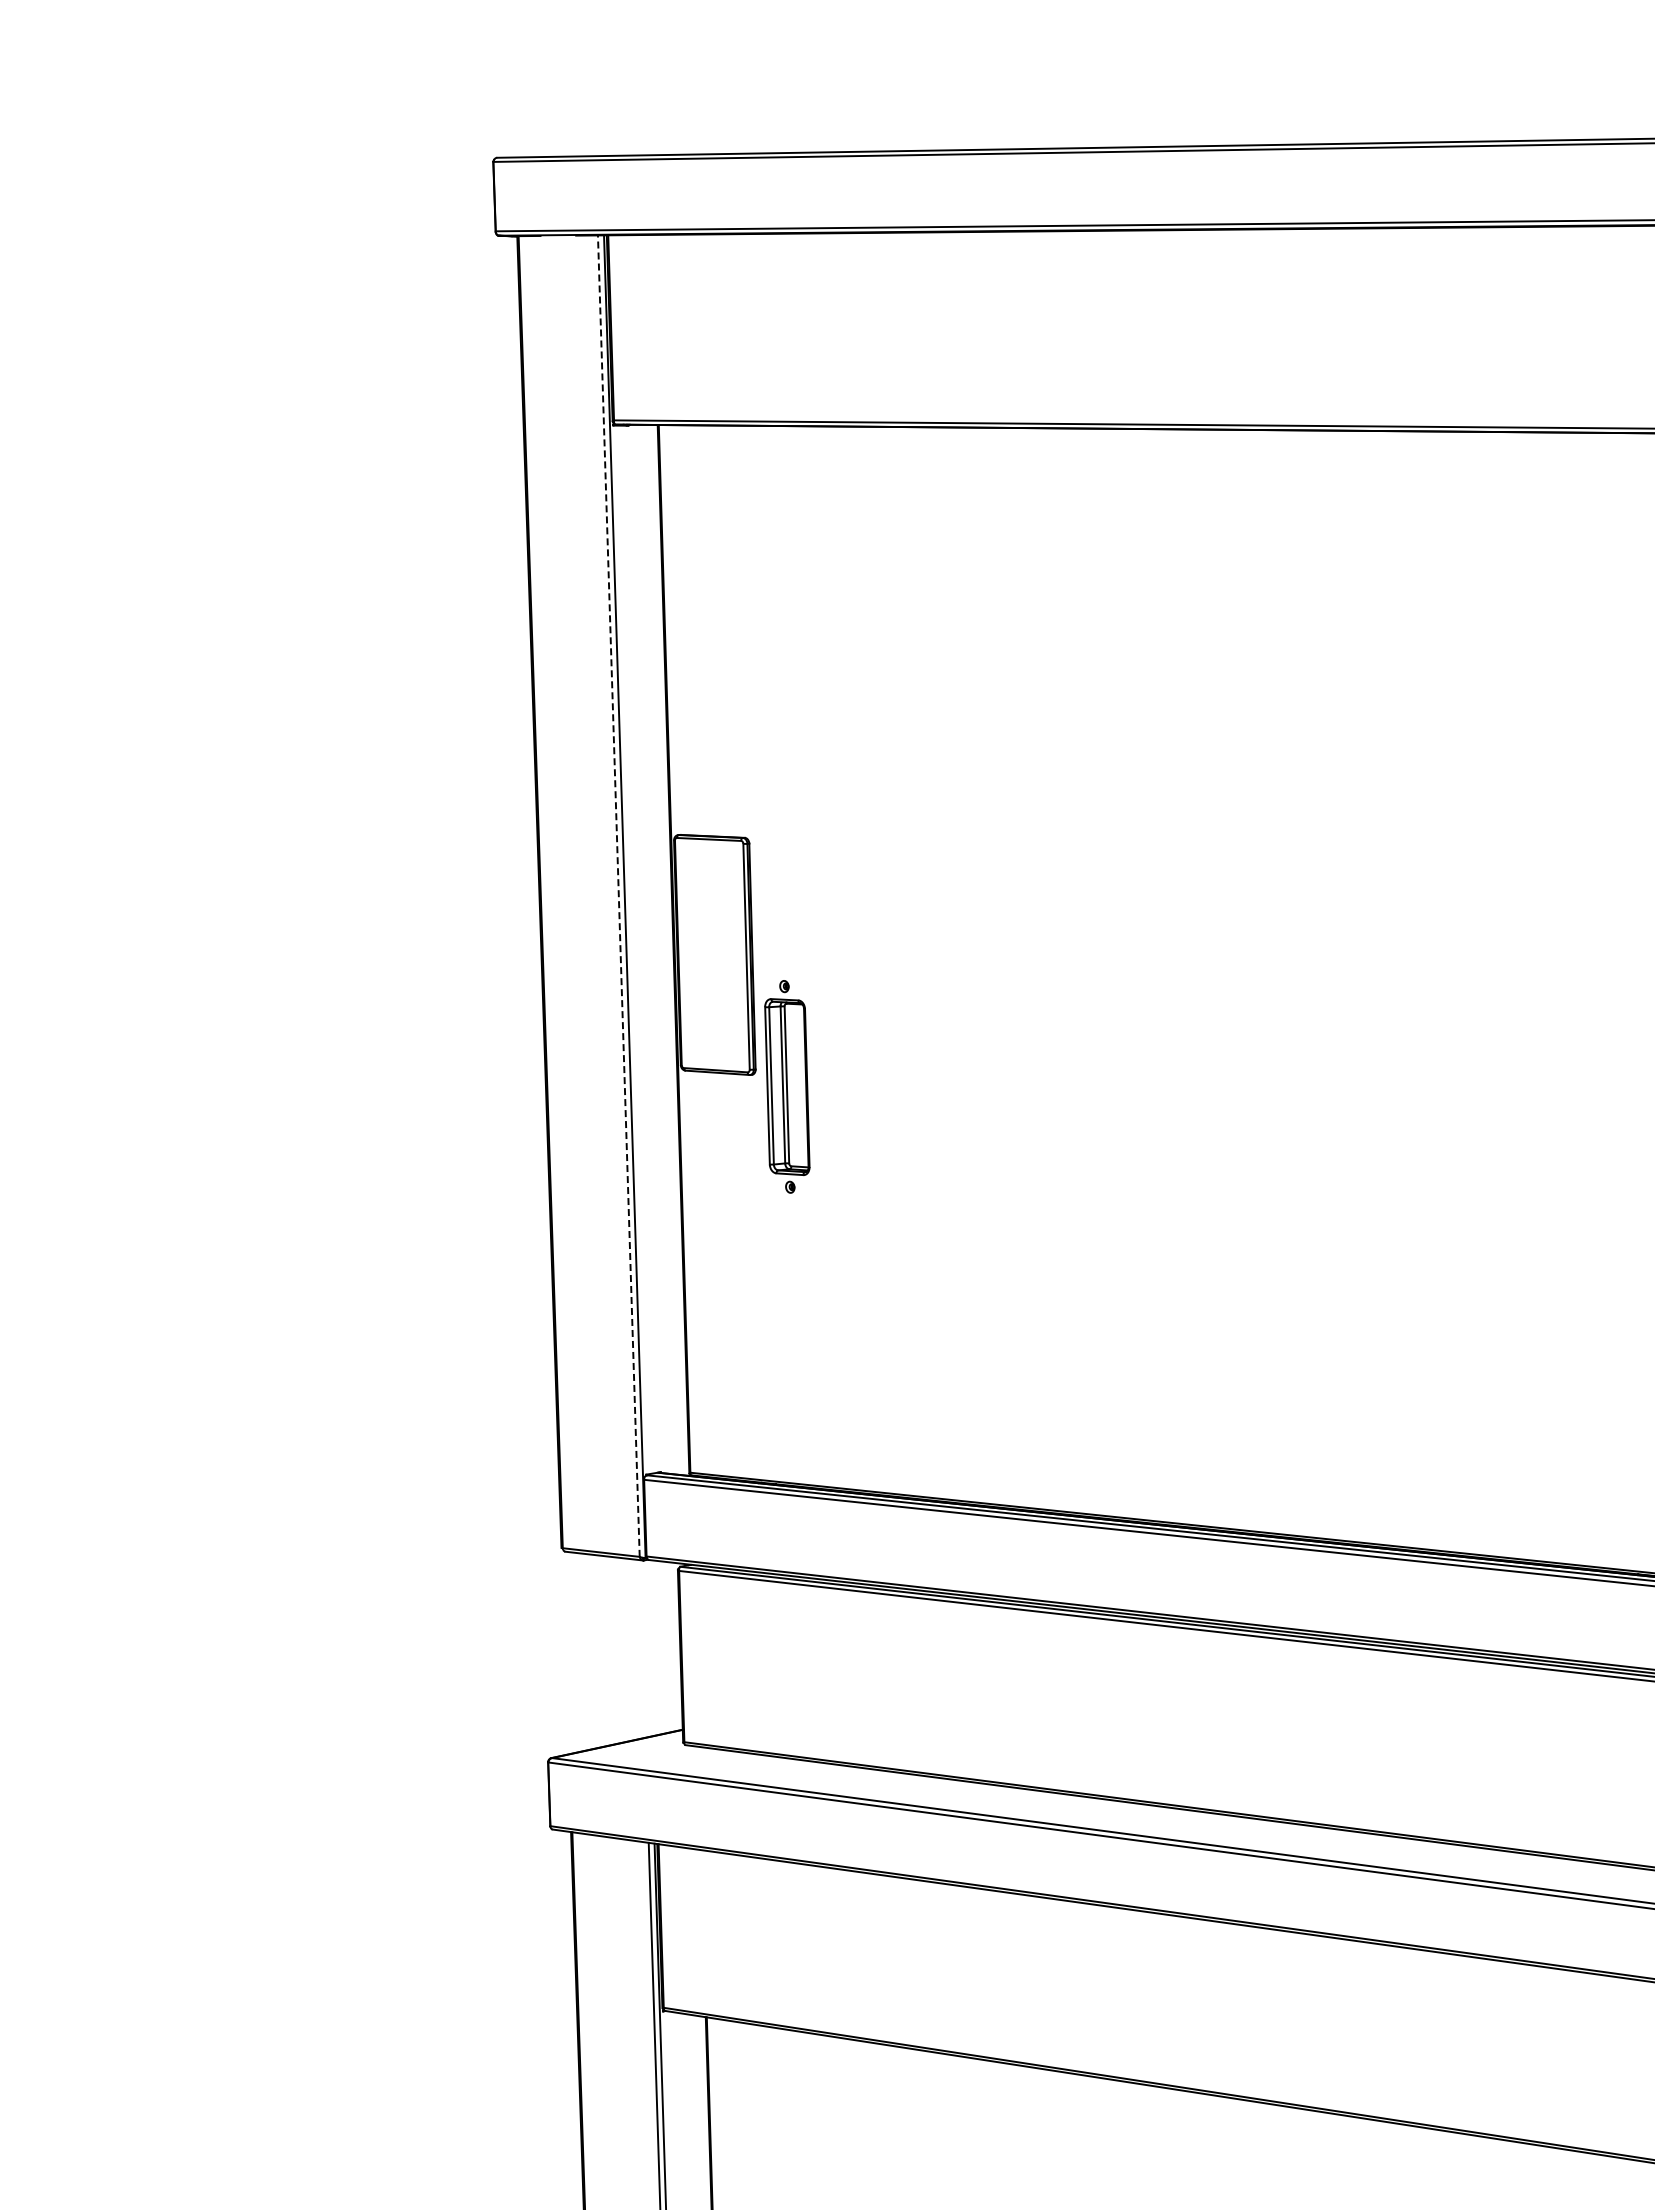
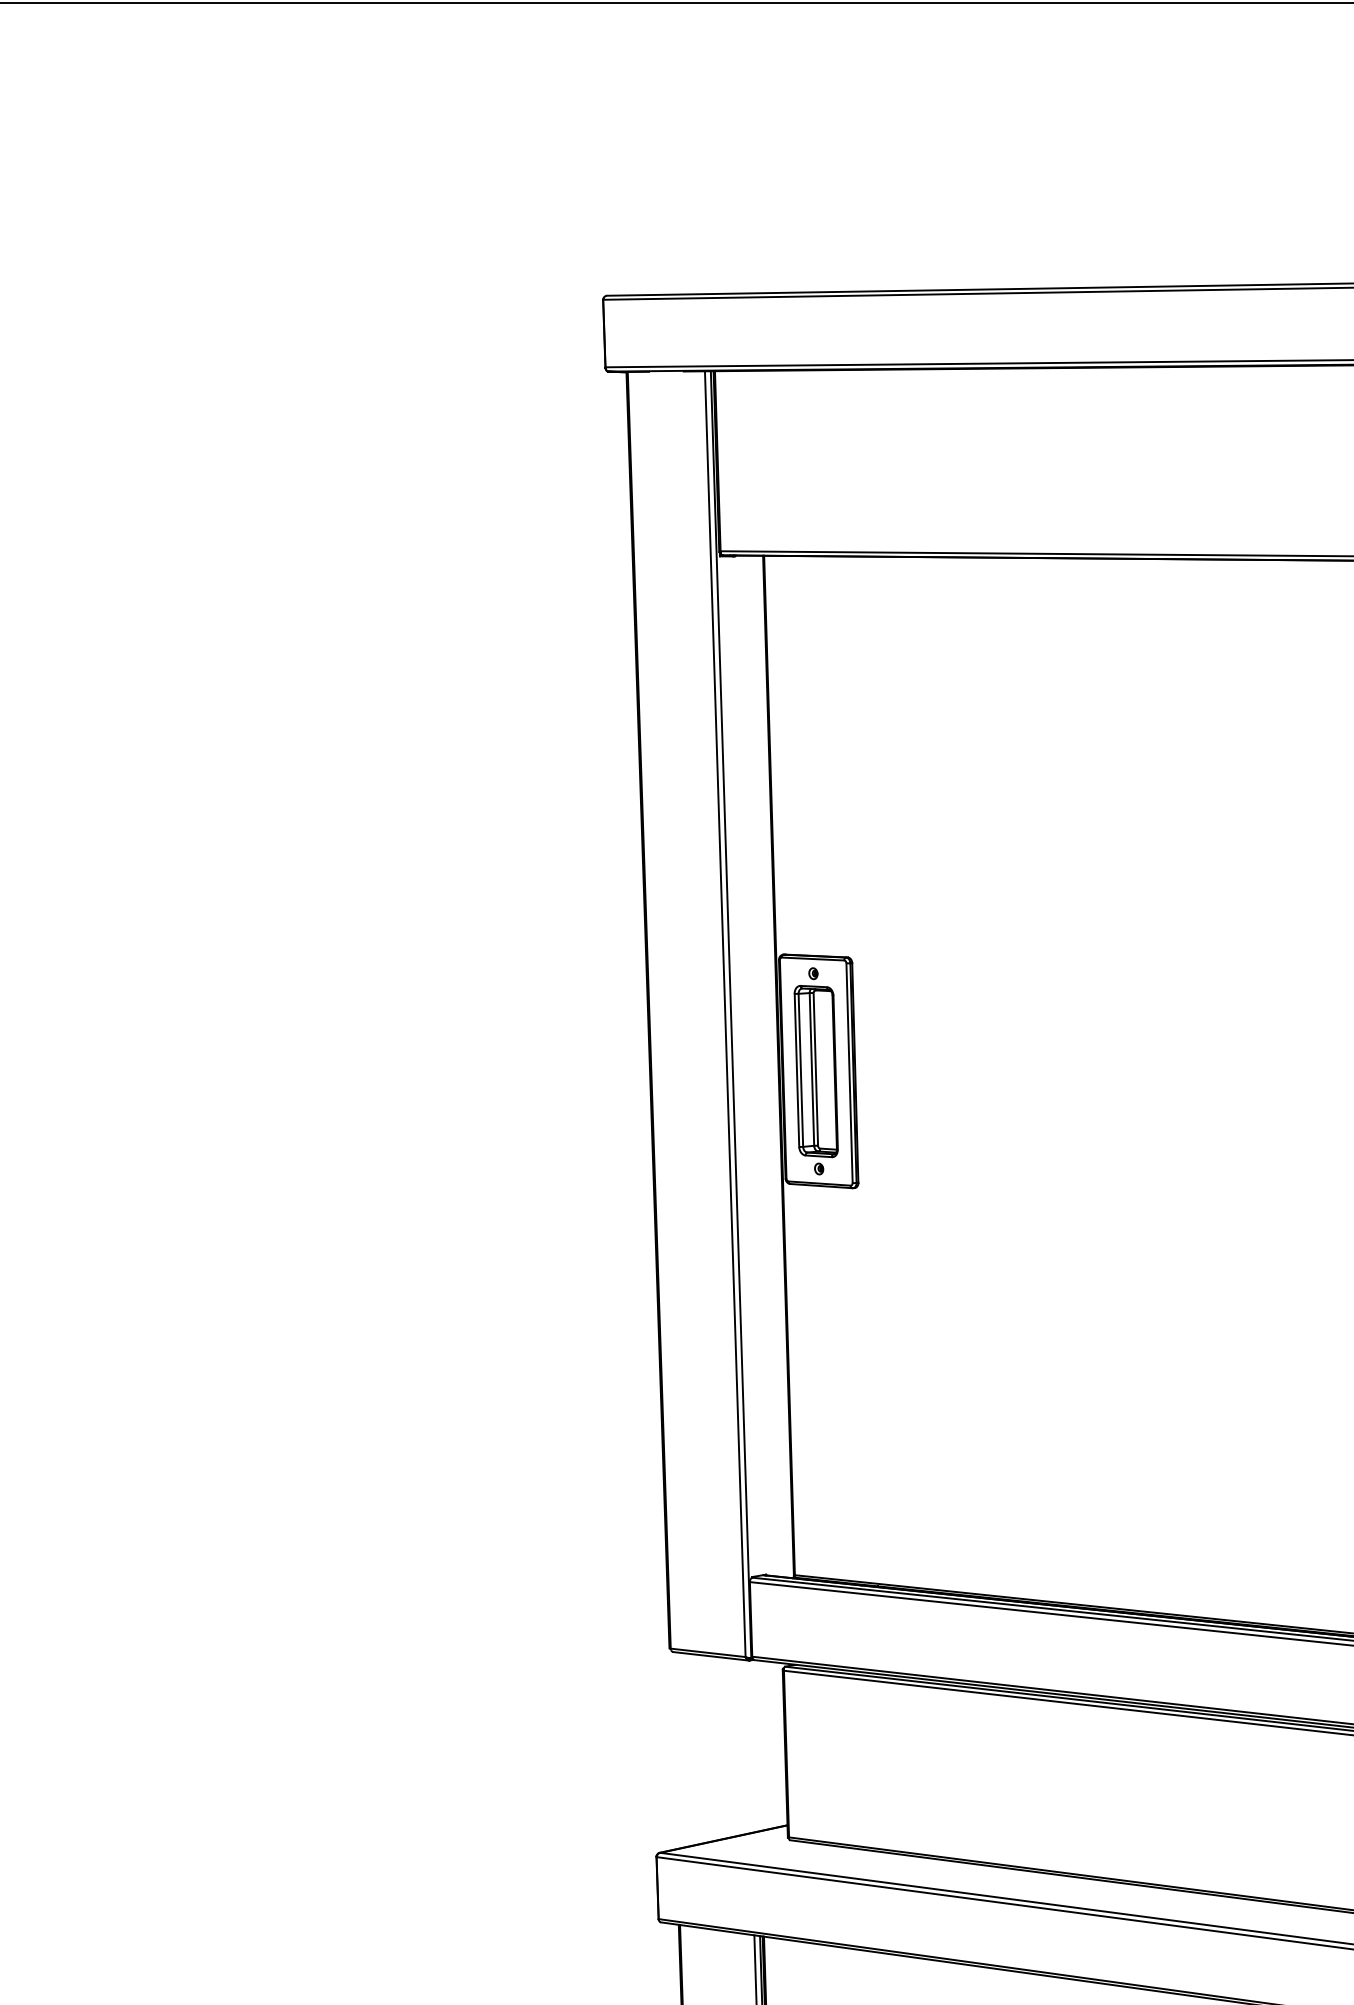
line: (618, 895) -> (724, 1013), dashed -> solid
part: (787, 1086) -> (816, 1070), moved

